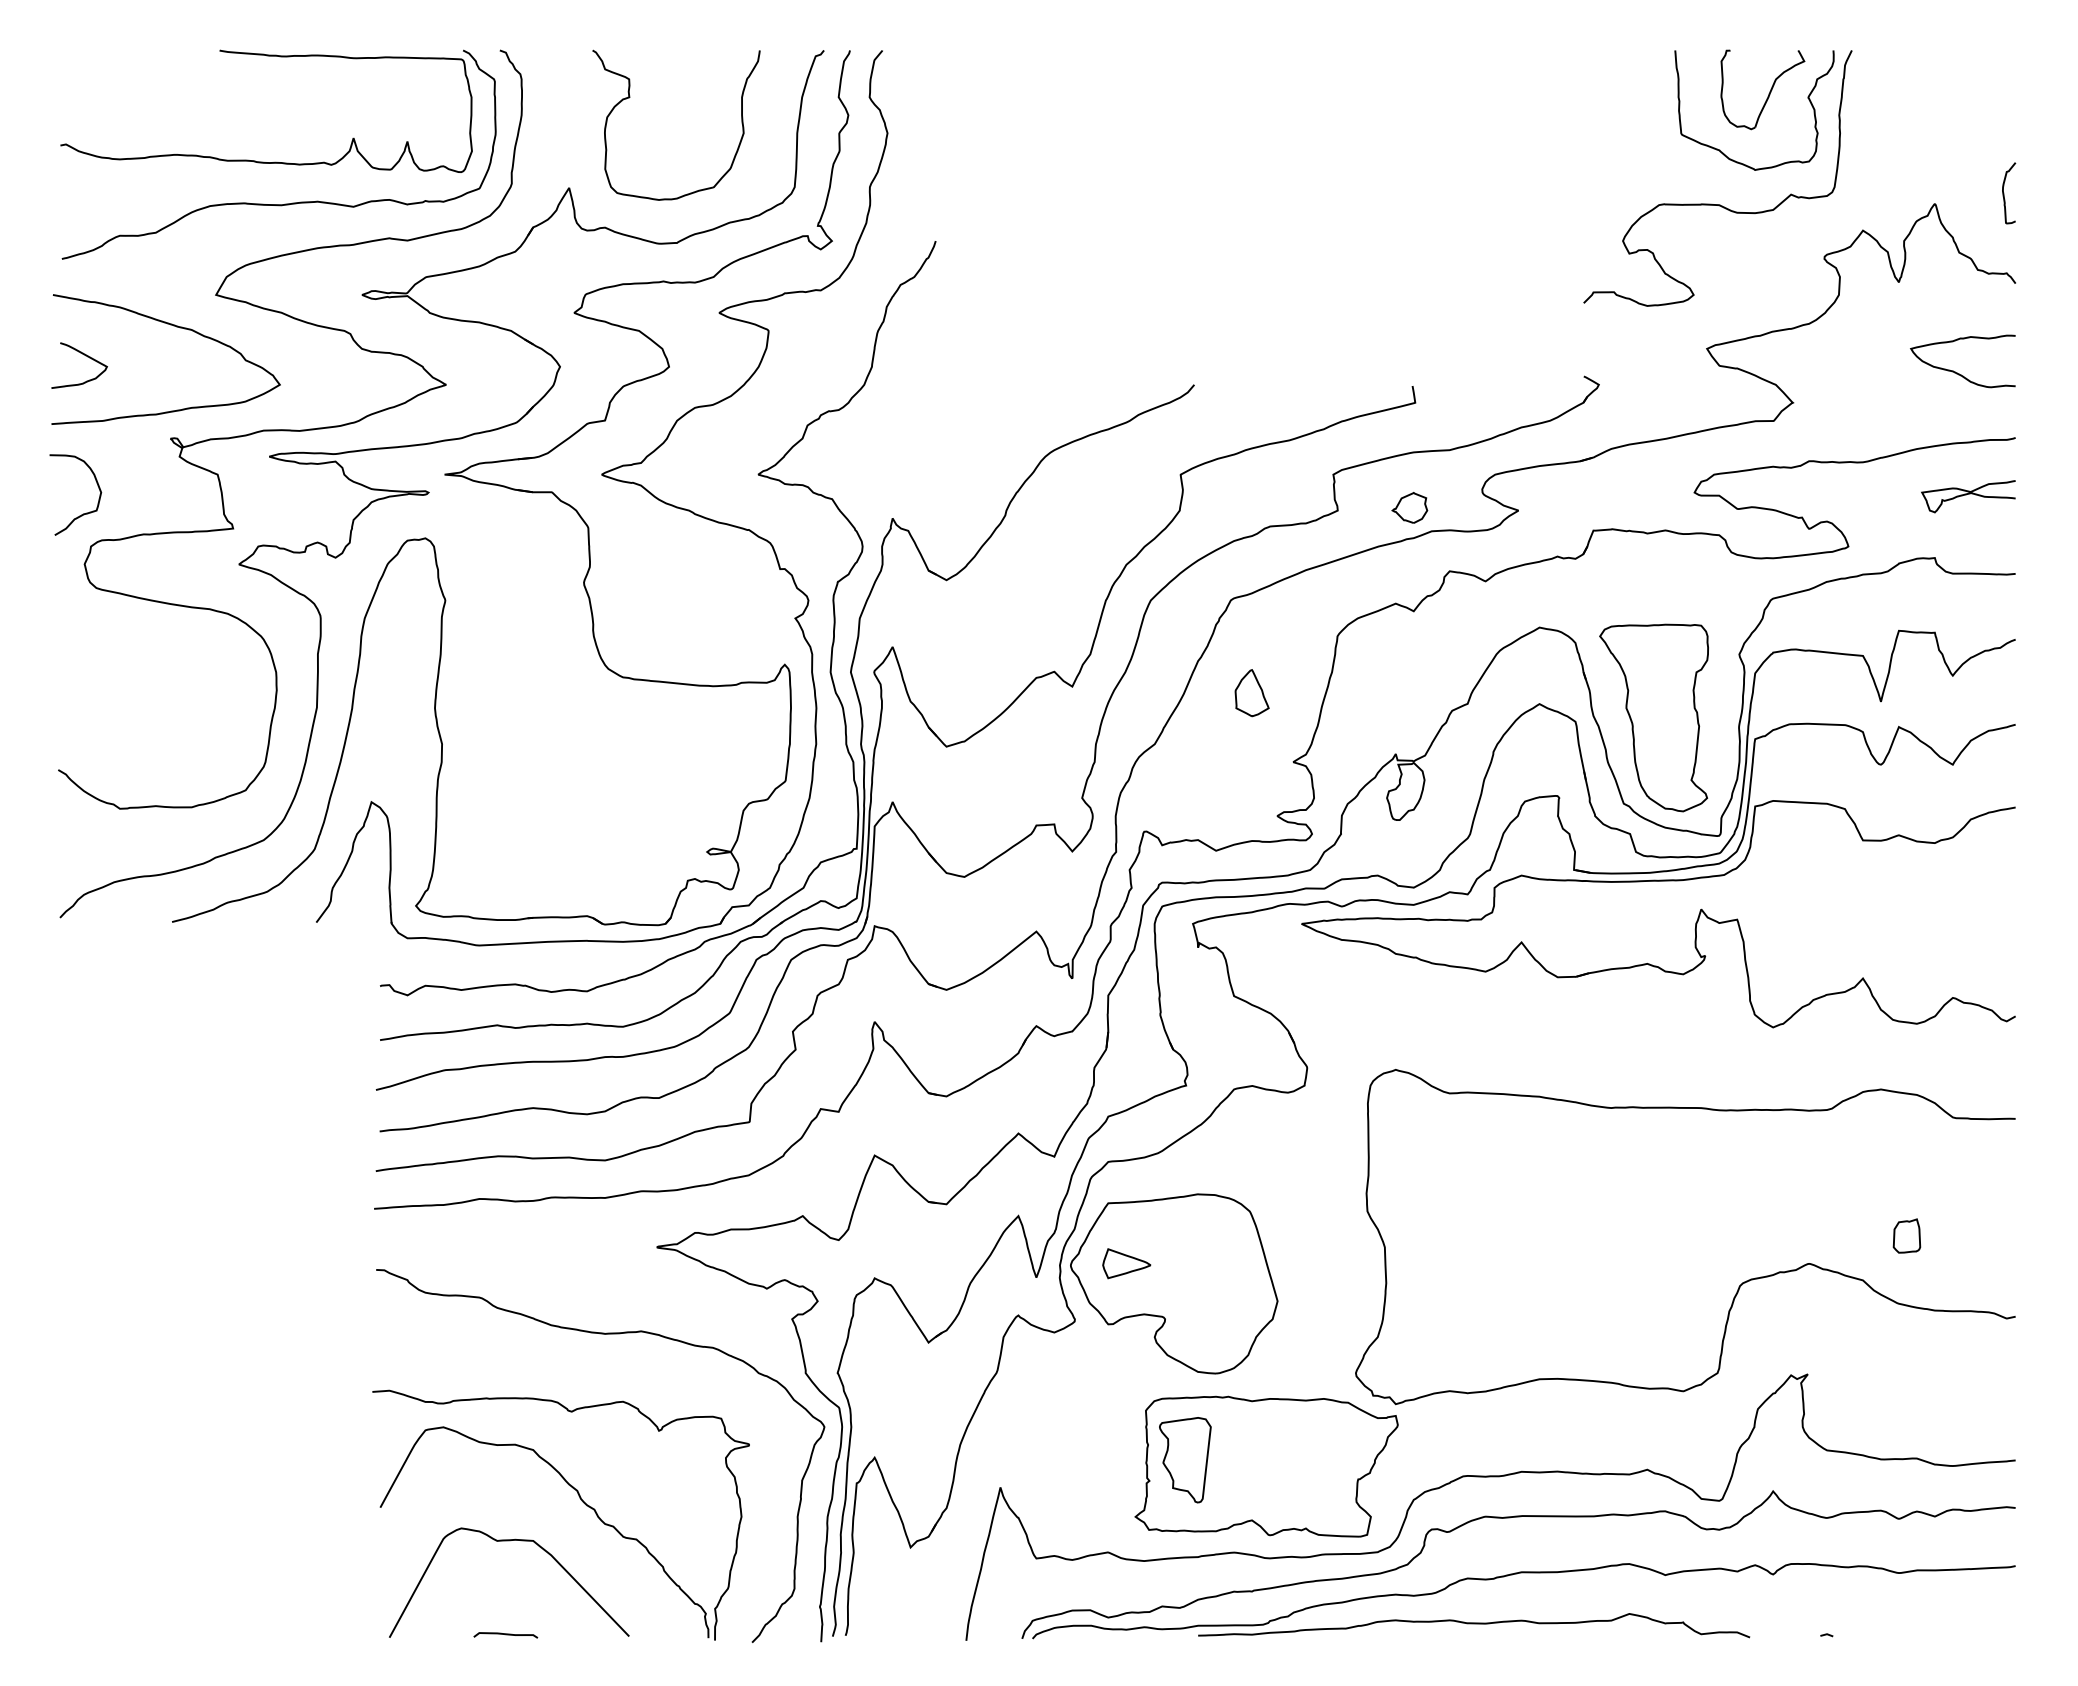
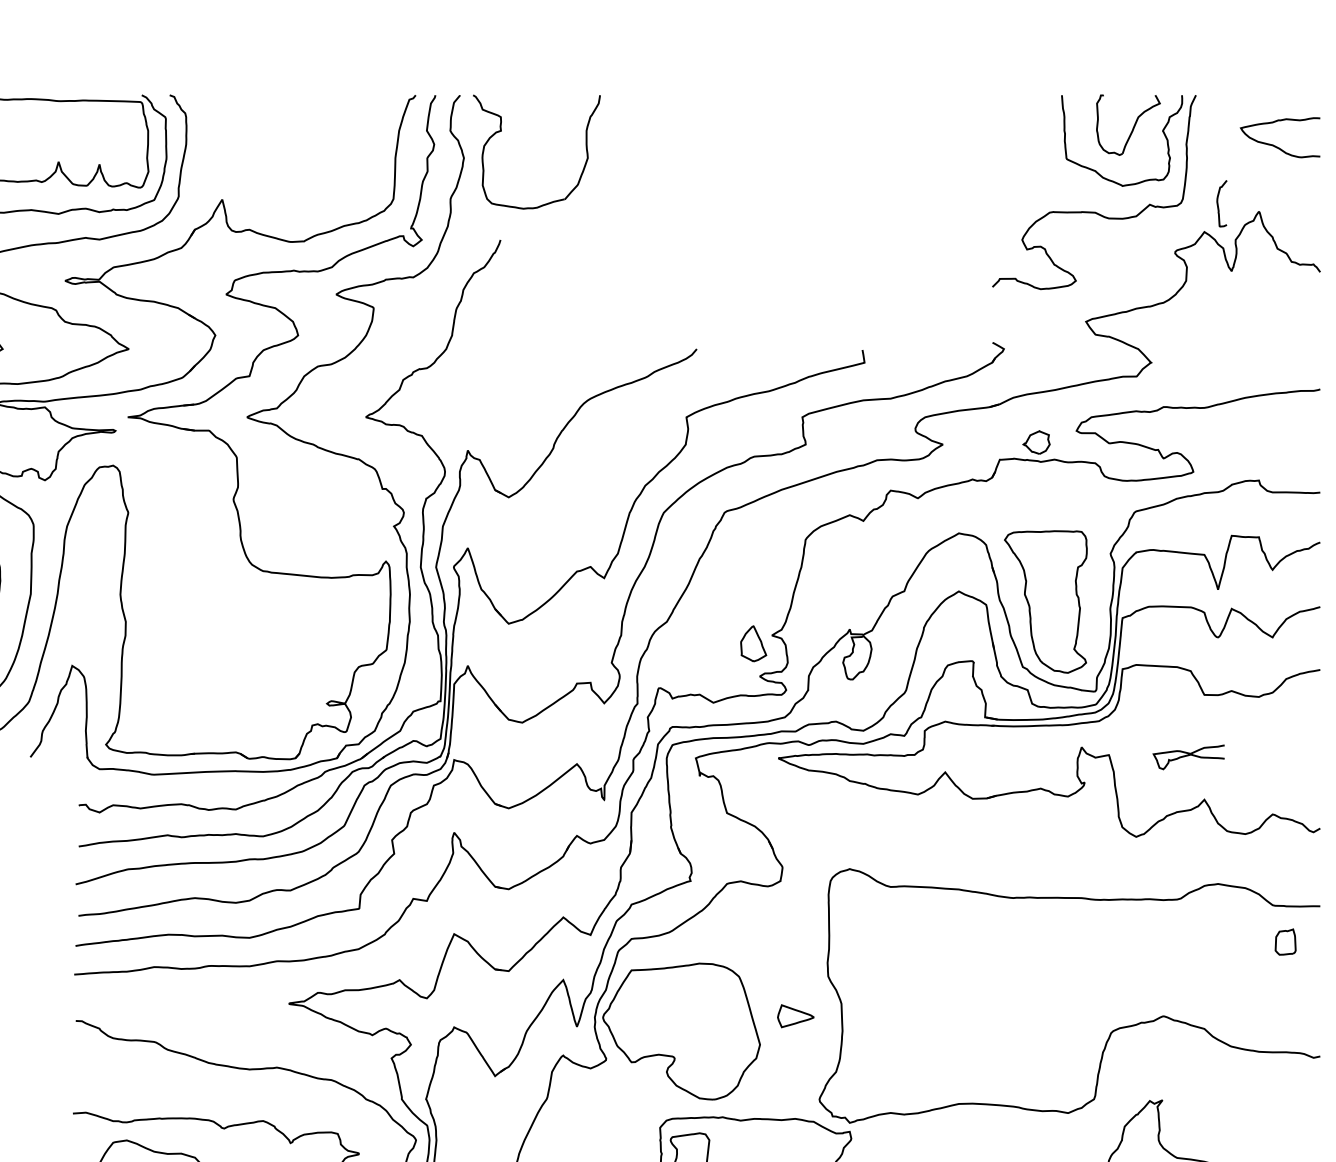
part: (630, 97) -> (501, 130), moved
curve: (2004, 193) -> (1218, 203), moved
curve: (1957, 372) -> (1276, 146), moved
curve: (1968, 494) -> (1188, 755), moved
part: (1409, 507) -> (1036, 442), moved
part: (1251, 693) -> (753, 644), moved
part: (1906, 1235) -> (1285, 941), moved
part: (1126, 1263) -> (795, 1016), moved

